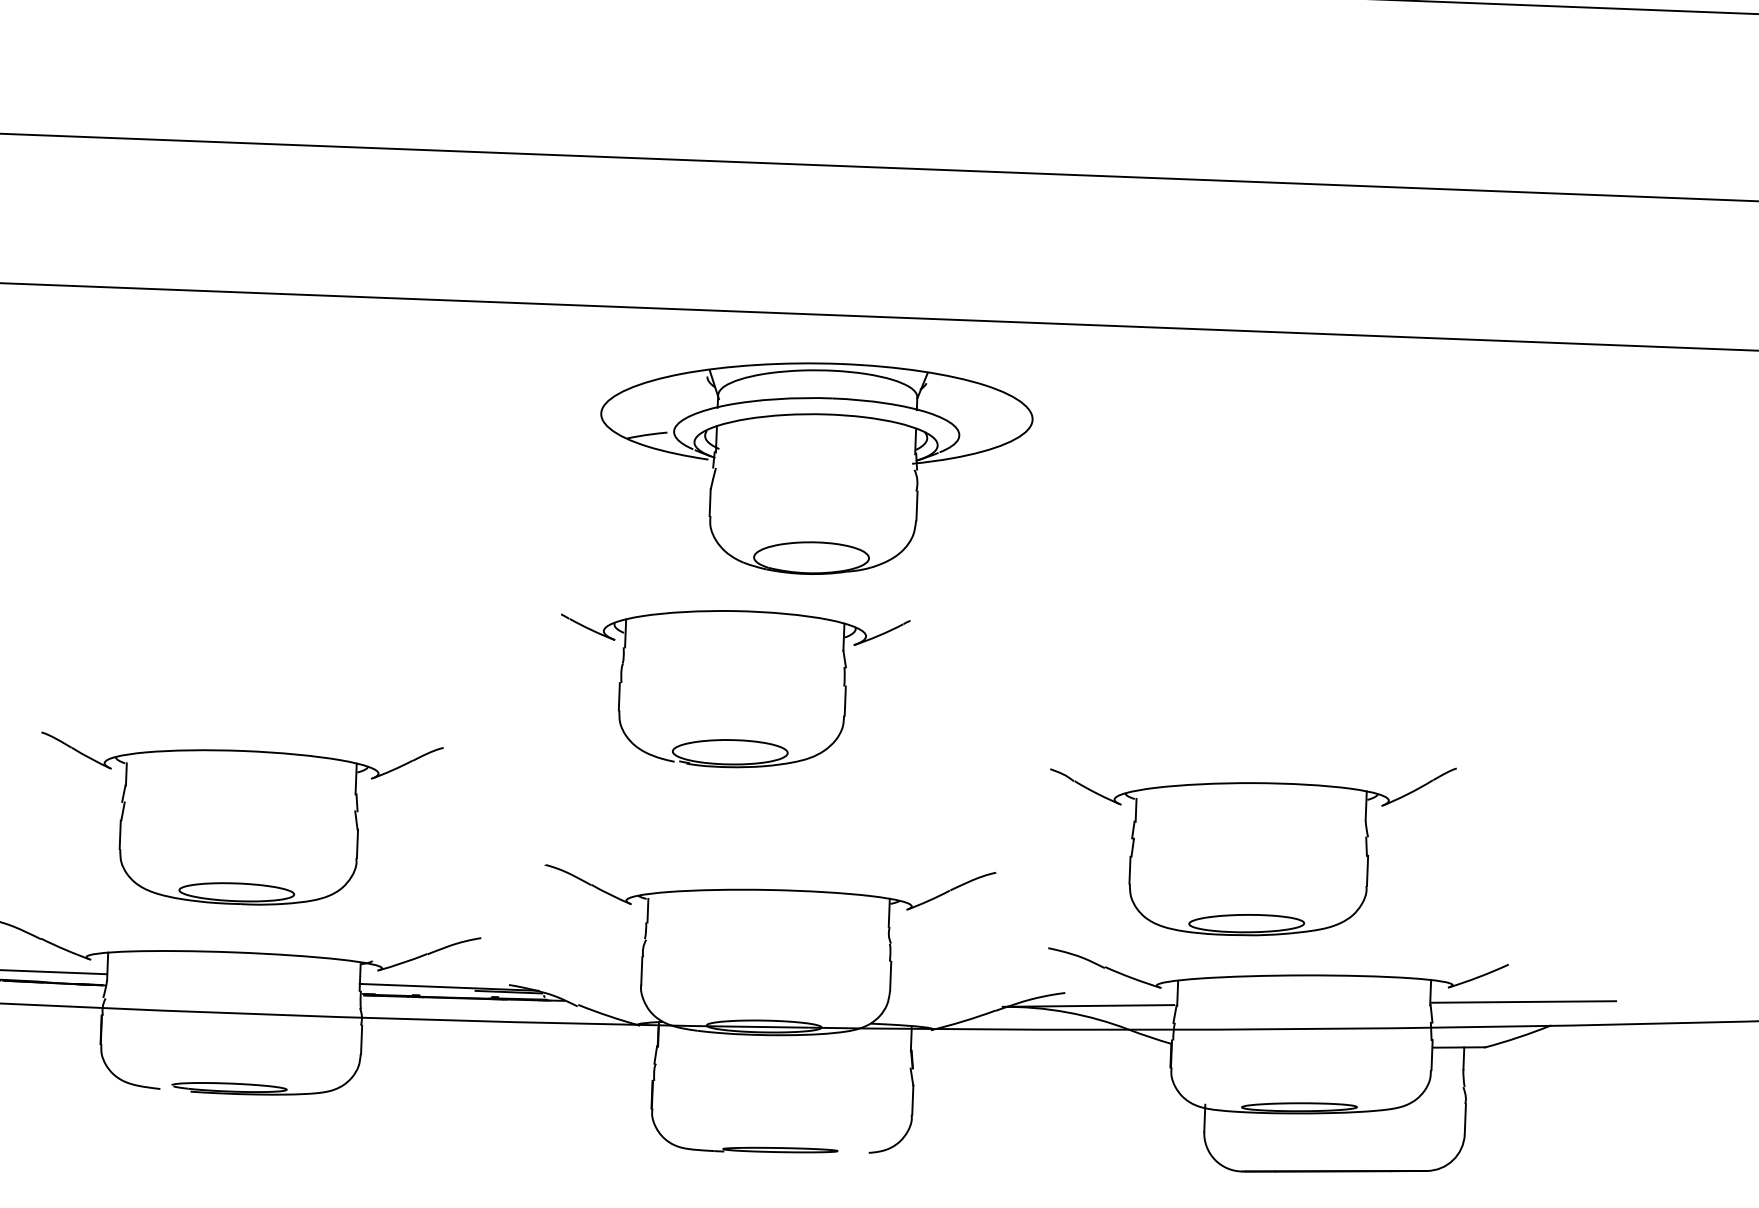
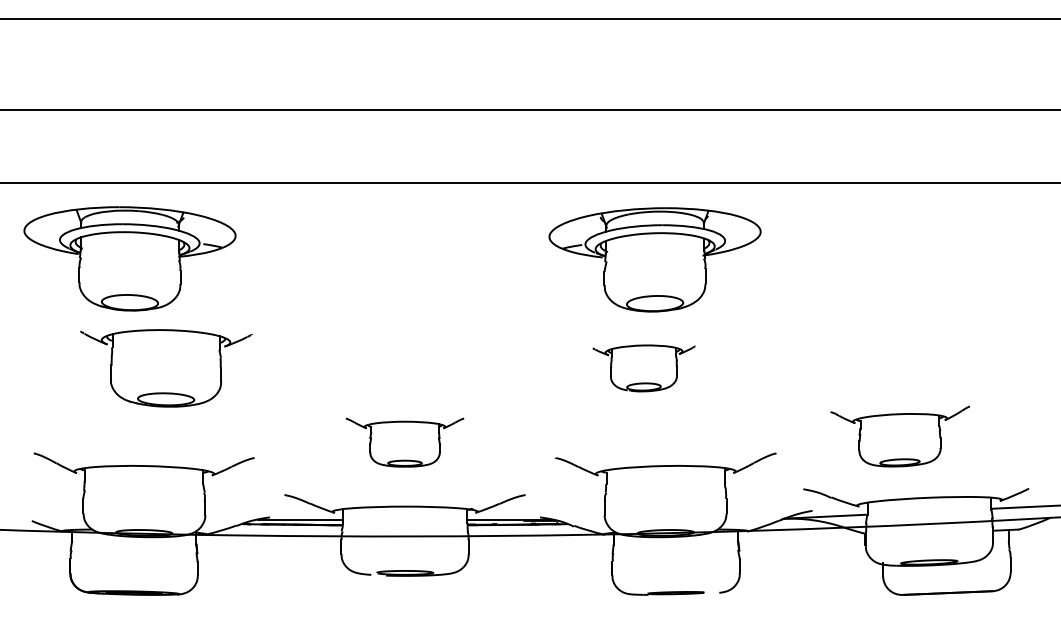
part: (813, 467) -> (654, 259), moved
part: (731, 689) -> (643, 368), size x0.6
part: (238, 821) -> (404, 442), size x0.6
part: (1248, 848) -> (899, 436), size x0.7

